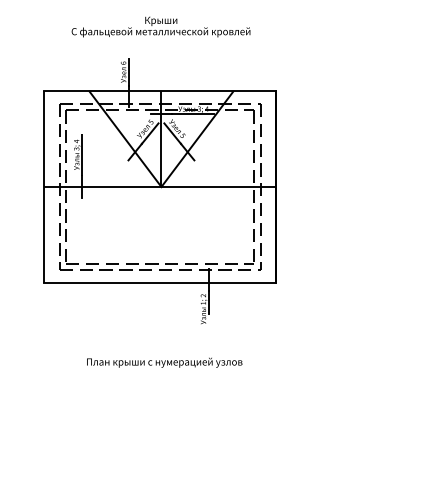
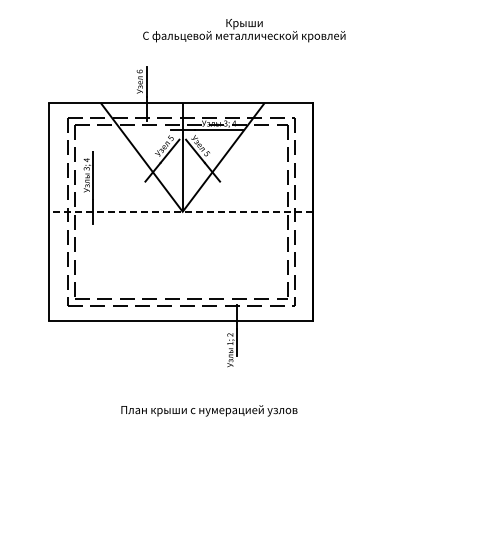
text: (161, 26) -> (244, 30), moved
line: (159, 186) -> (180, 211), solid -> dashed
text: (164, 362) -> (209, 410), moved

